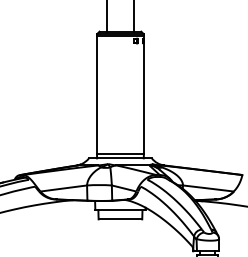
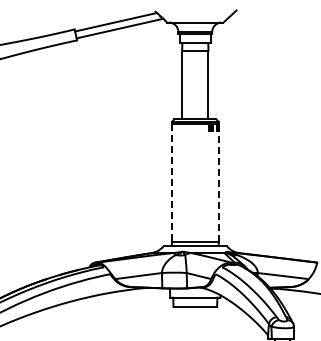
line: (96, 94) -> (171, 182), solid -> dashed
line: (143, 94) -> (218, 182), solid -> dashed

